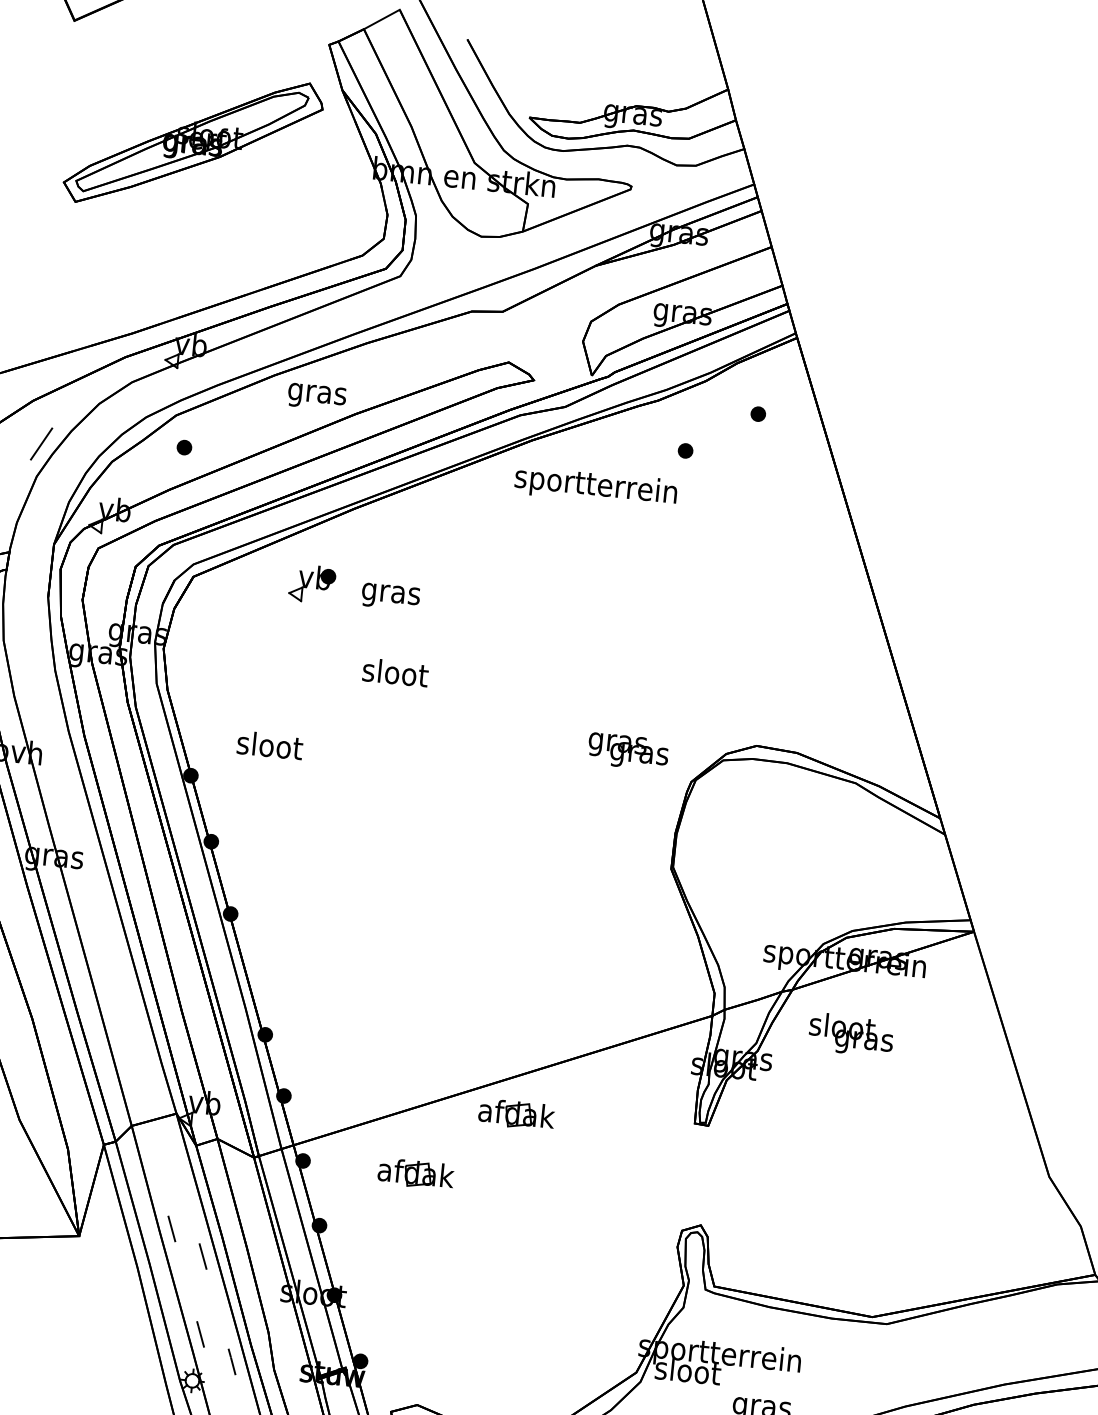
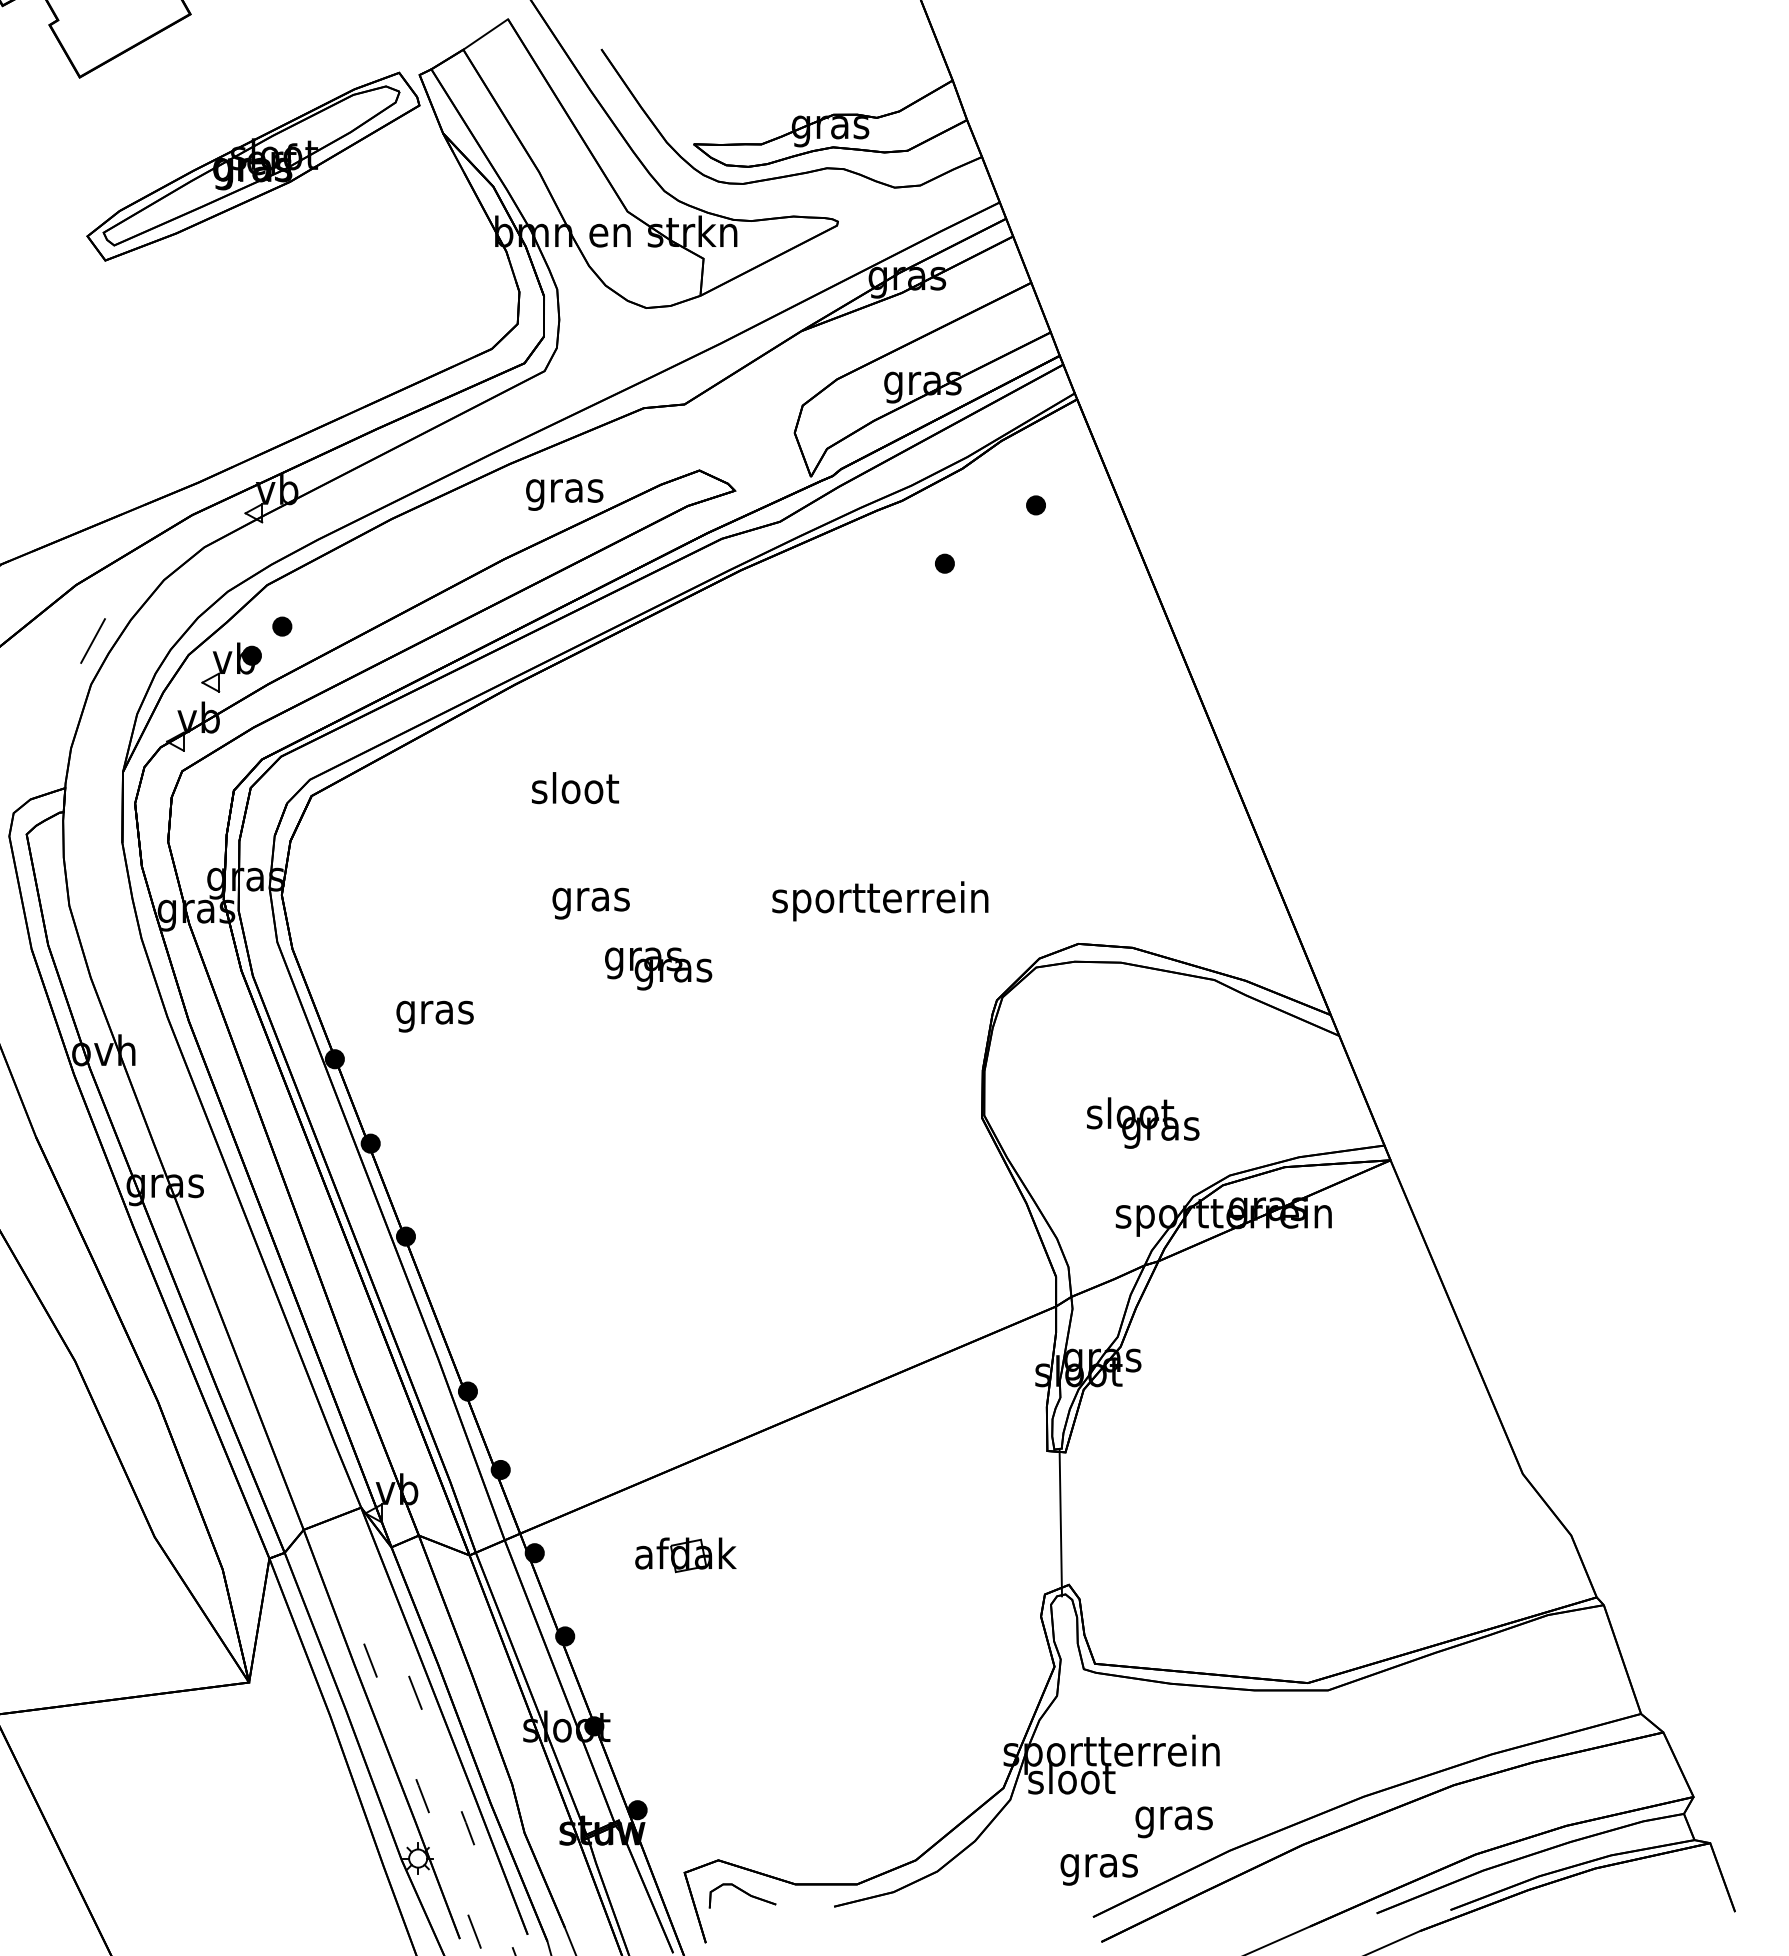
part: (193, 142) -> (253, 166), moved
text: (316, 396) -> (564, 494), moved
text: (596, 487) -> (880, 901), moved
part: (312, 583) -> (231, 667), moved
text: (391, 594) -> (575, 792), gras -> sloot
text: (395, 675) -> (591, 899), sloot -> gras
text: (269, 748) -> (435, 1012), sloot -> gras
text: (628, 751) -> (658, 968), moved
text: (851, 1034) -> (1143, 1122), moved
part: (516, 1114) -> (810, 1463), removed
line: (699, 1177) -> (1060, 1522), added

